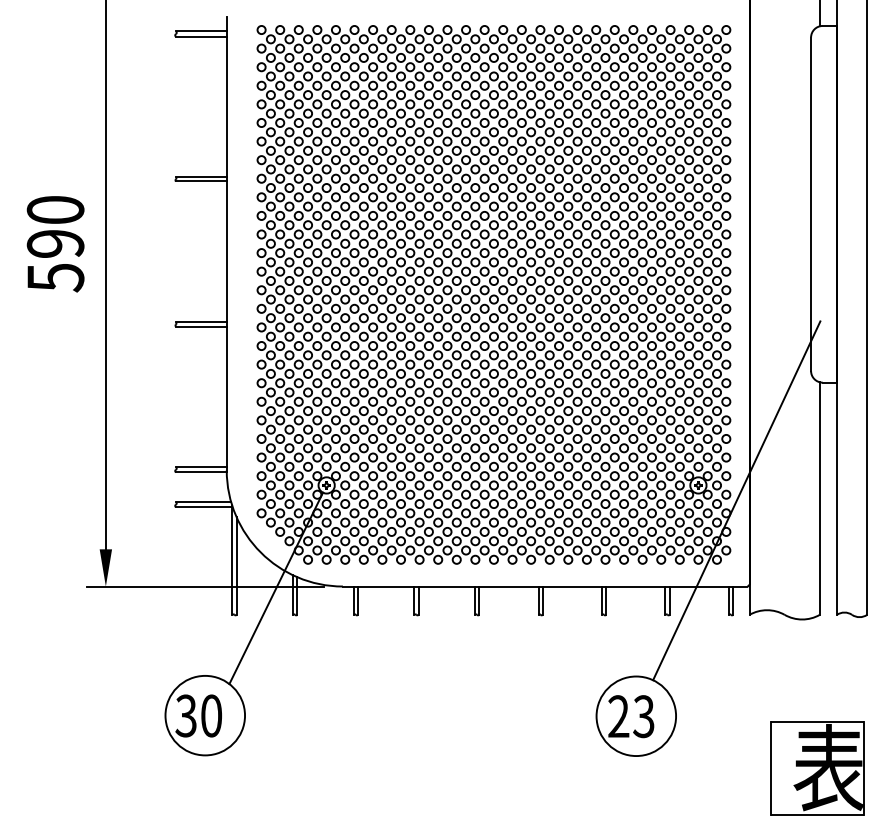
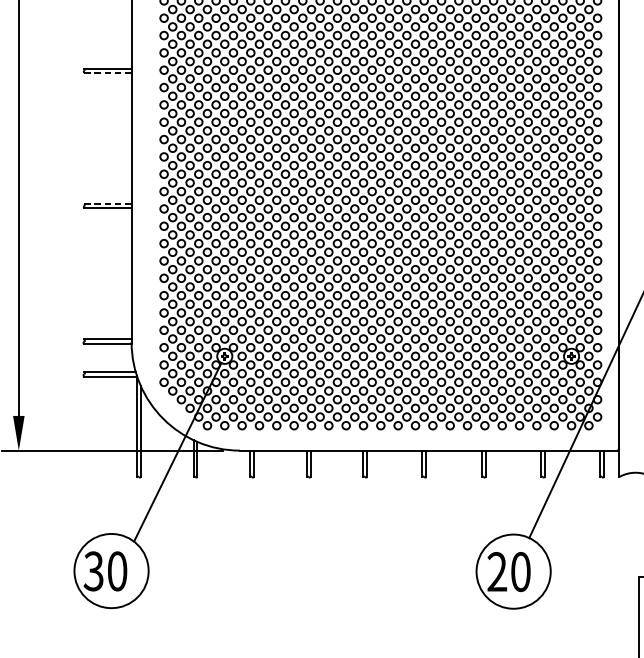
line: (200, 181) -> (107, 72), solid -> dashed
line: (200, 322) -> (107, 204), solid -> dashed
text: (643, 716) -> (520, 571), 23 -> 20

